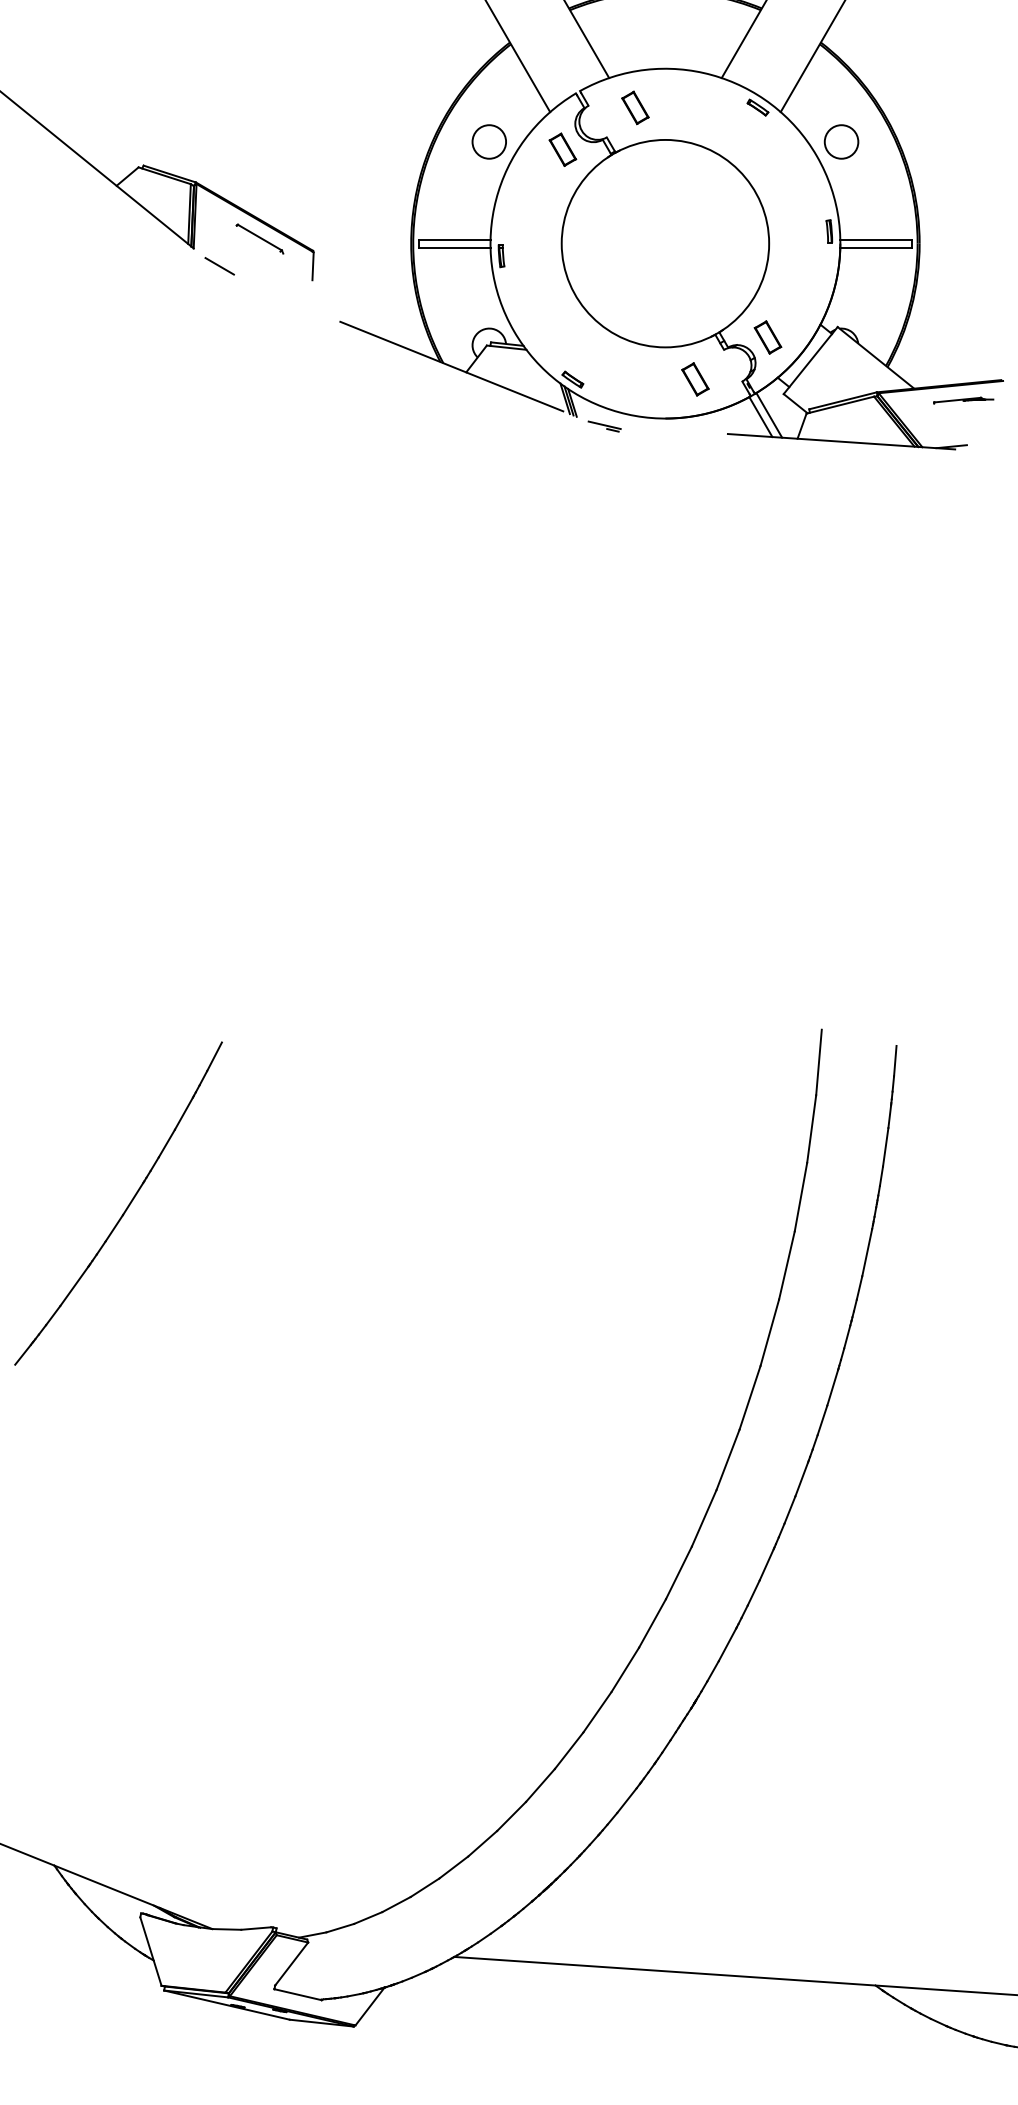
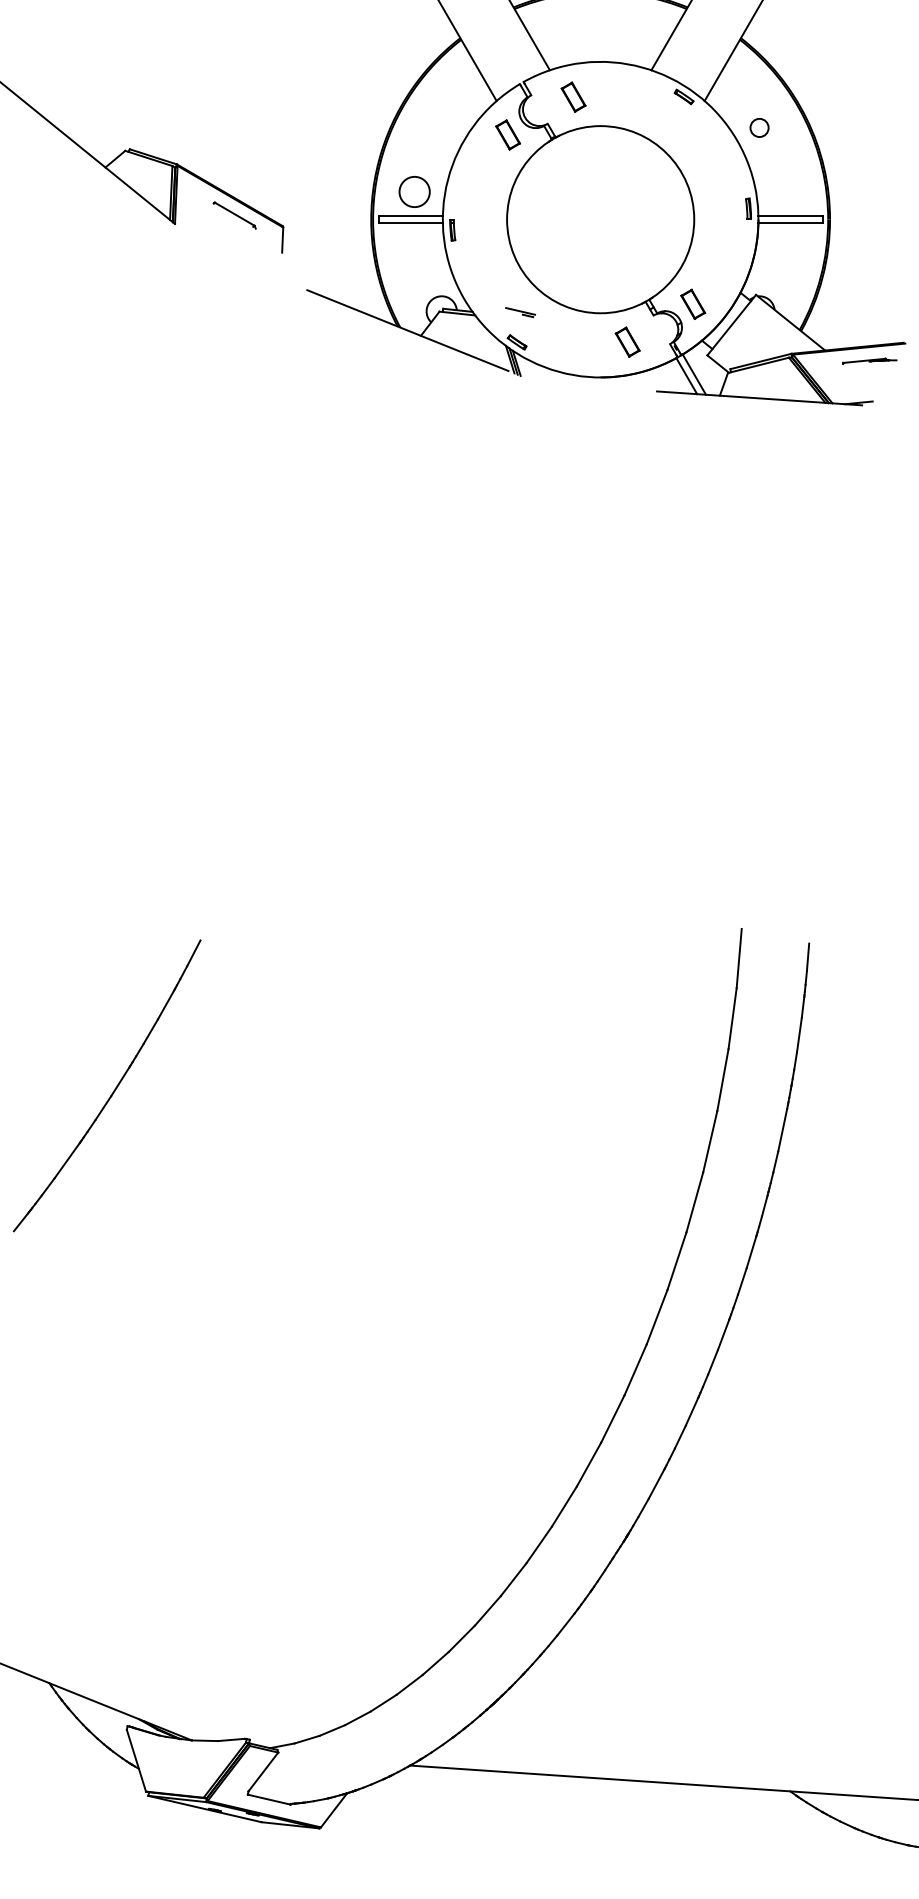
circle: (488, 141) -> (413, 191), moved
circle: (841, 141) -> (759, 127), size x0.6
line: (219, 266) -> (198, 240), removed
part: (604, 426) -> (520, 312), moved

